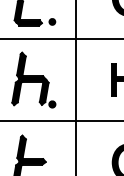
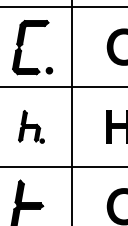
part: (33, 79) -> (31, 126), size x0.6

